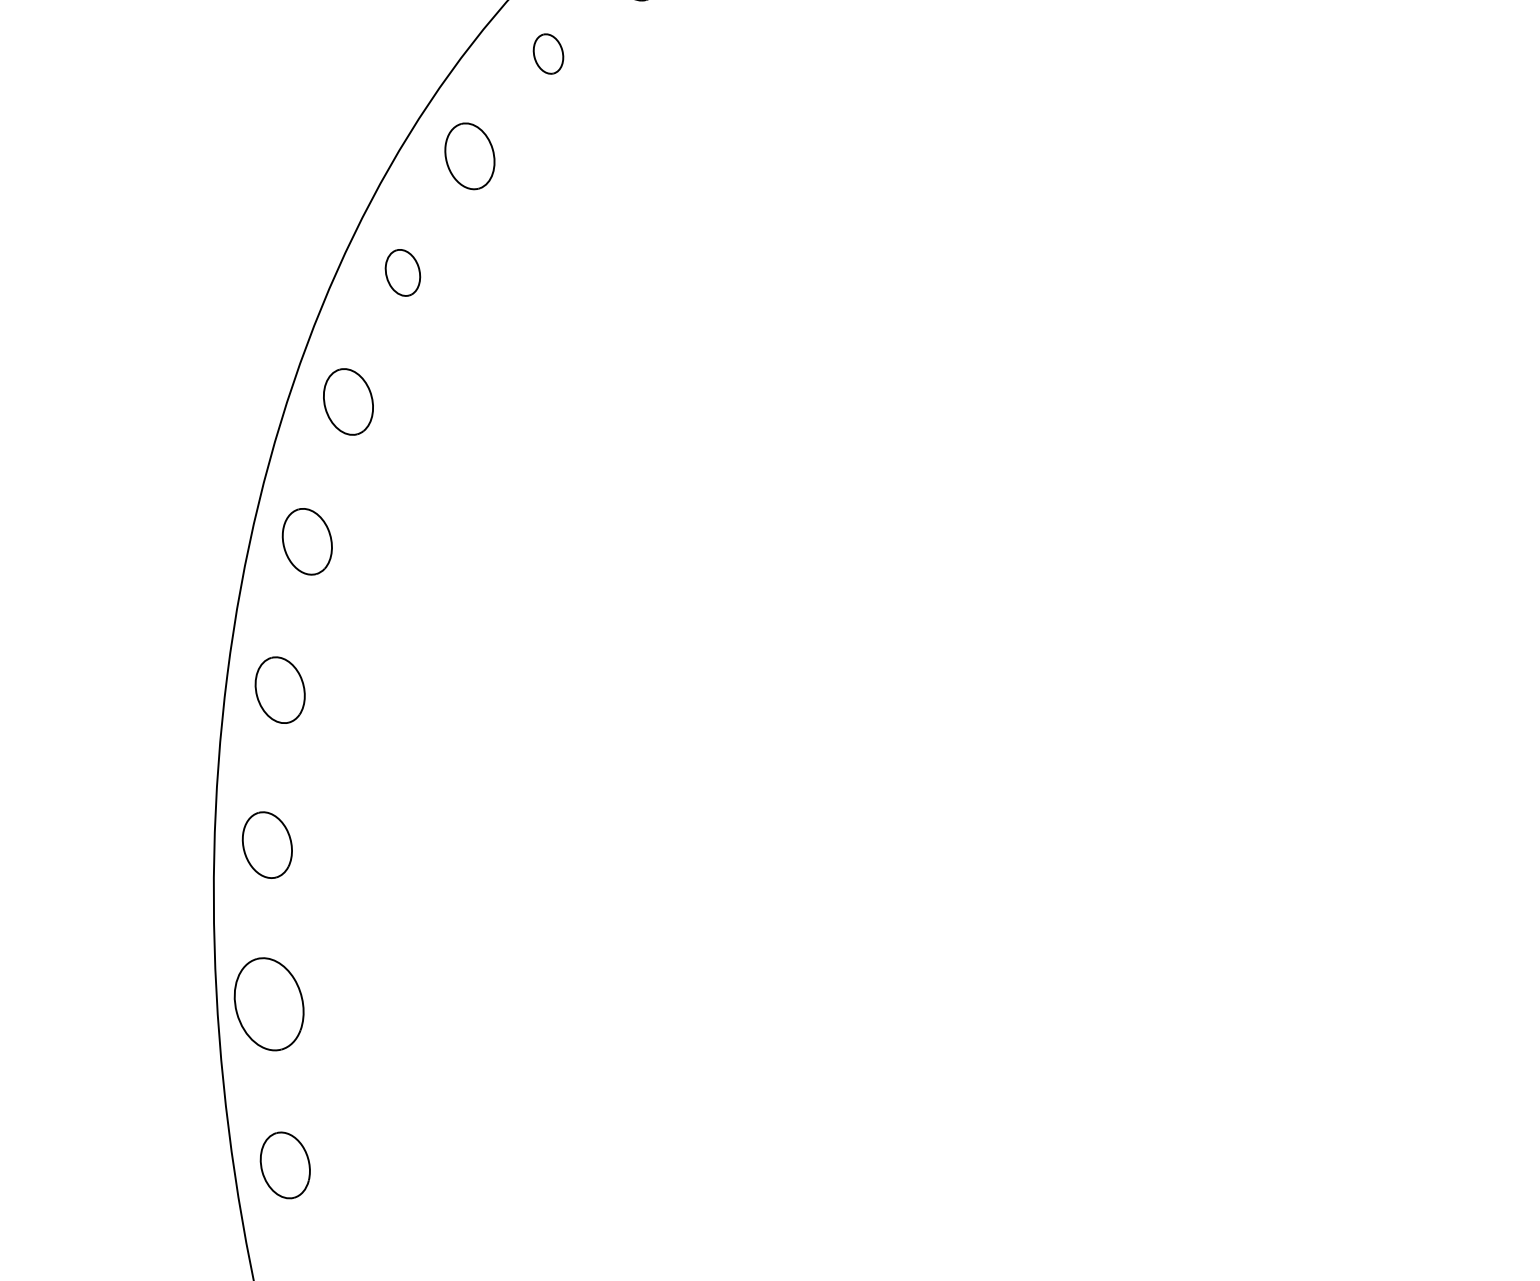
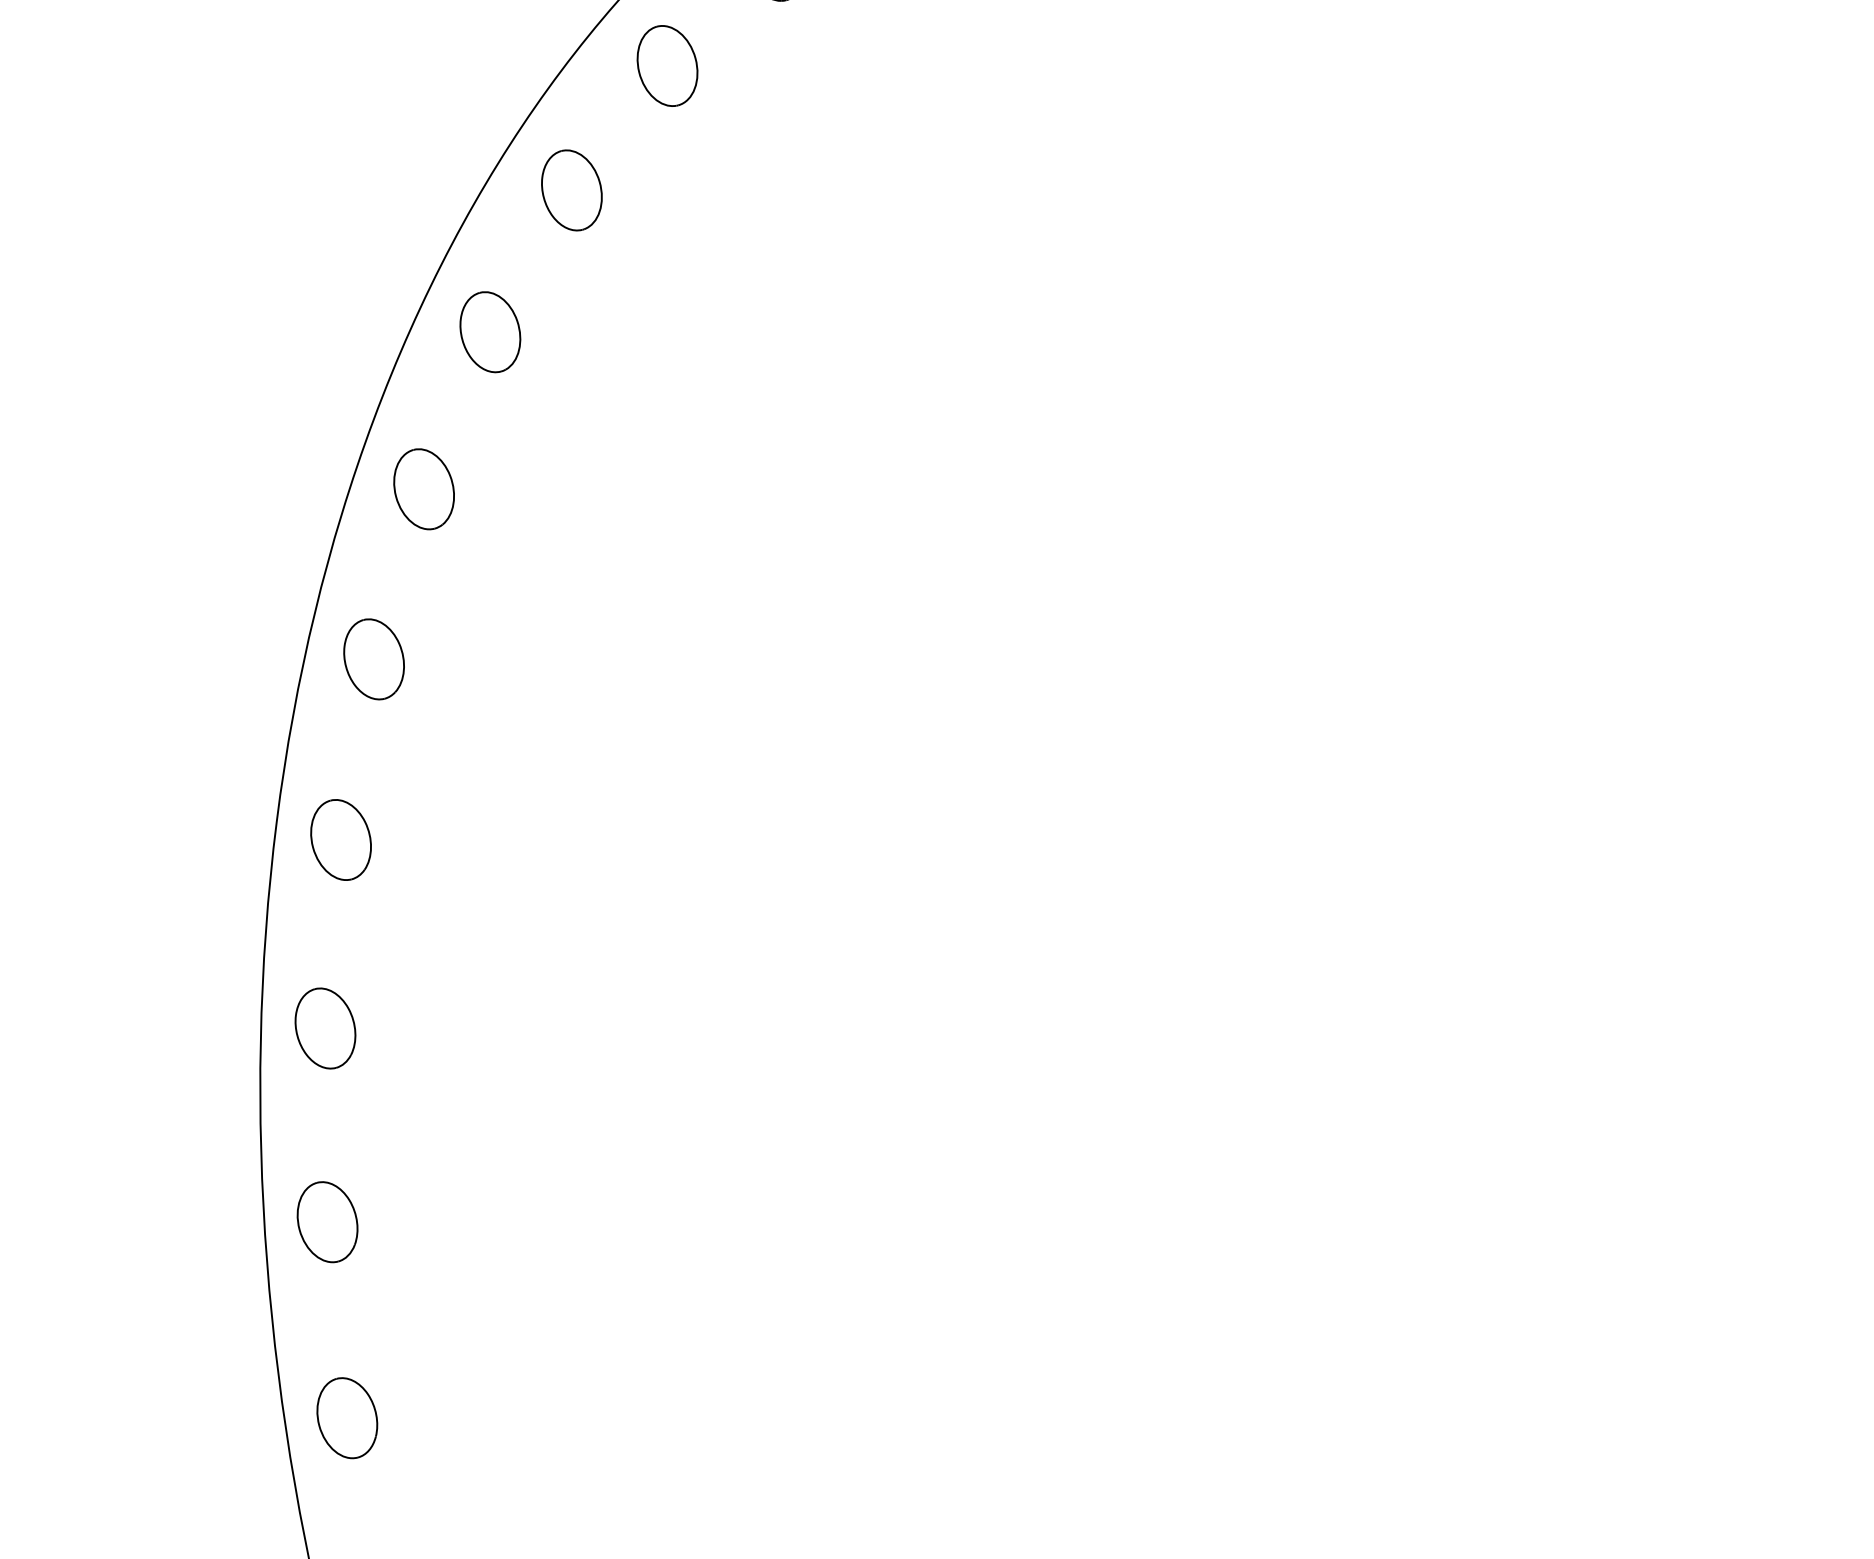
part: (548, 53) -> (667, 65), size x1.67
part: (402, 272) -> (489, 331), size x1.43
part: (268, 1004) -> (326, 1222), size x0.71

